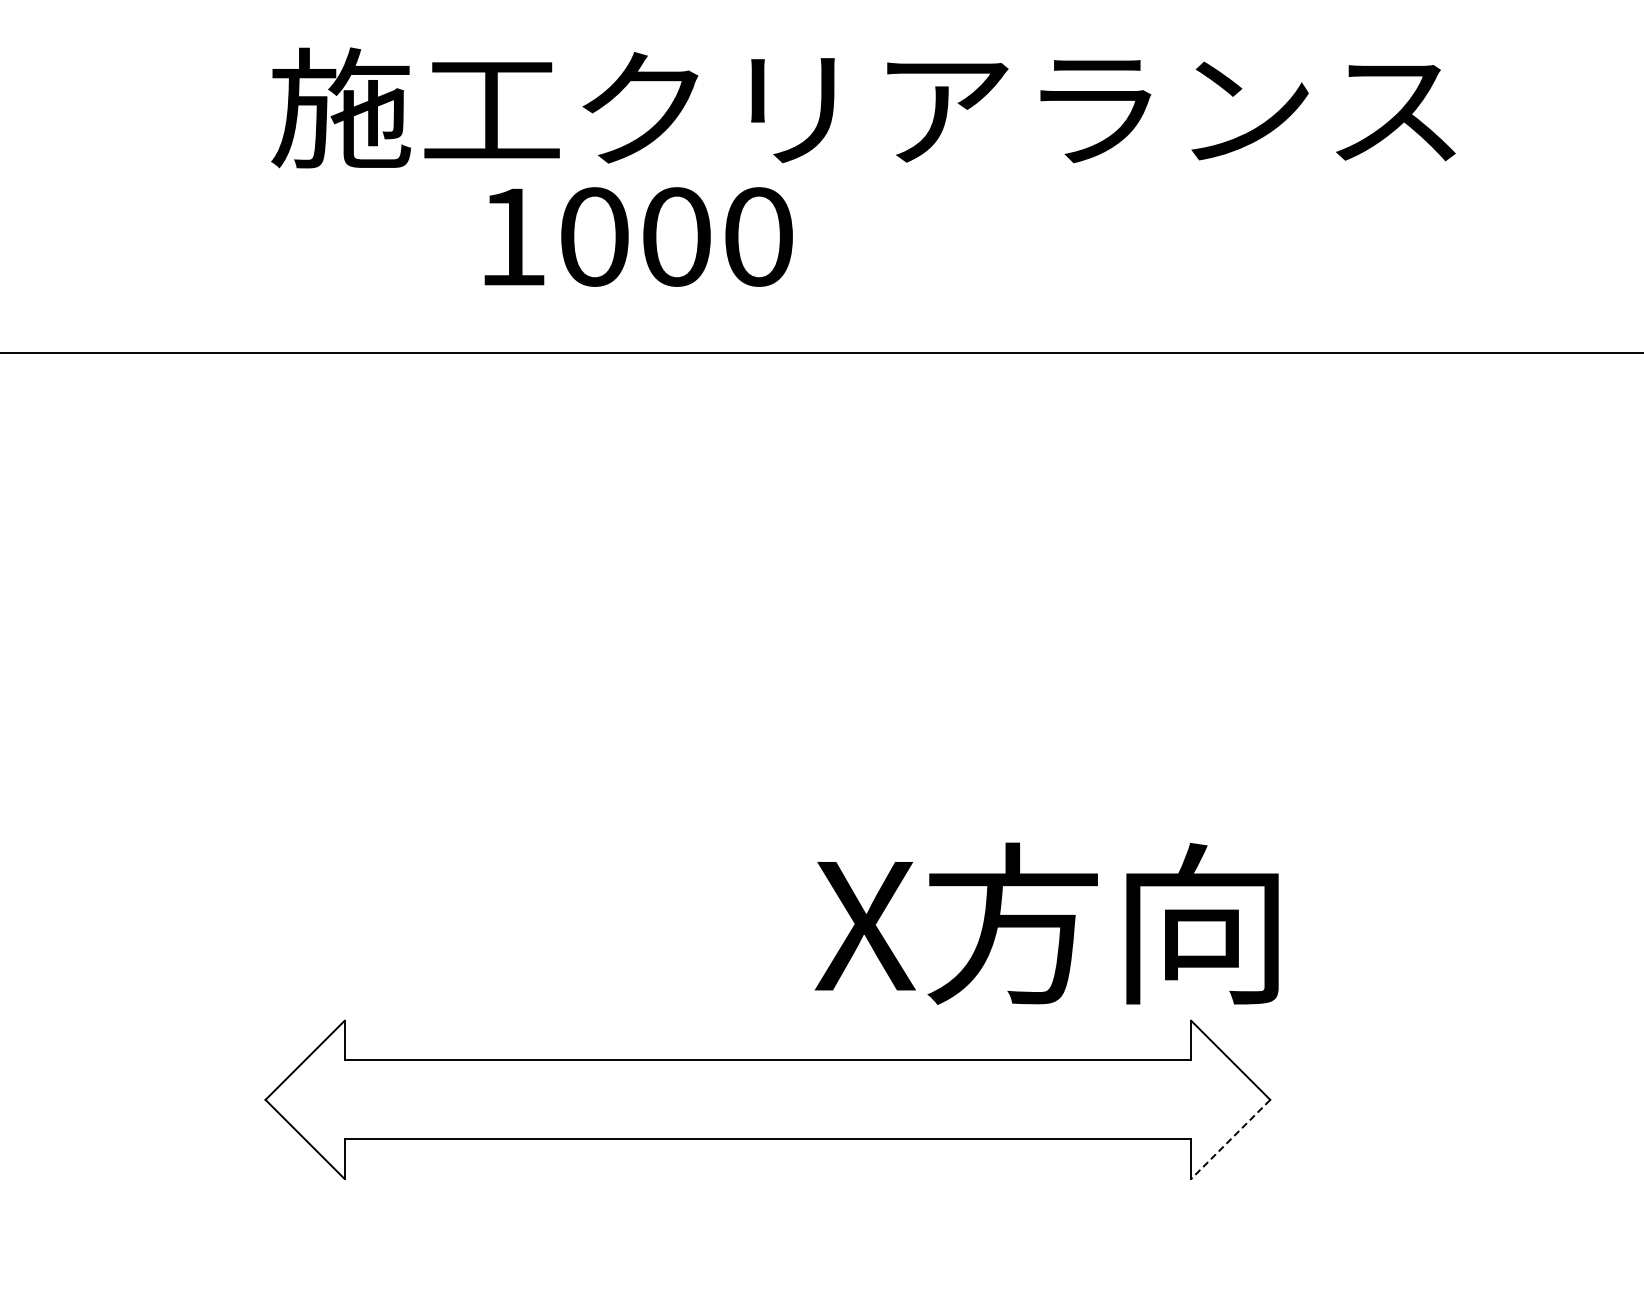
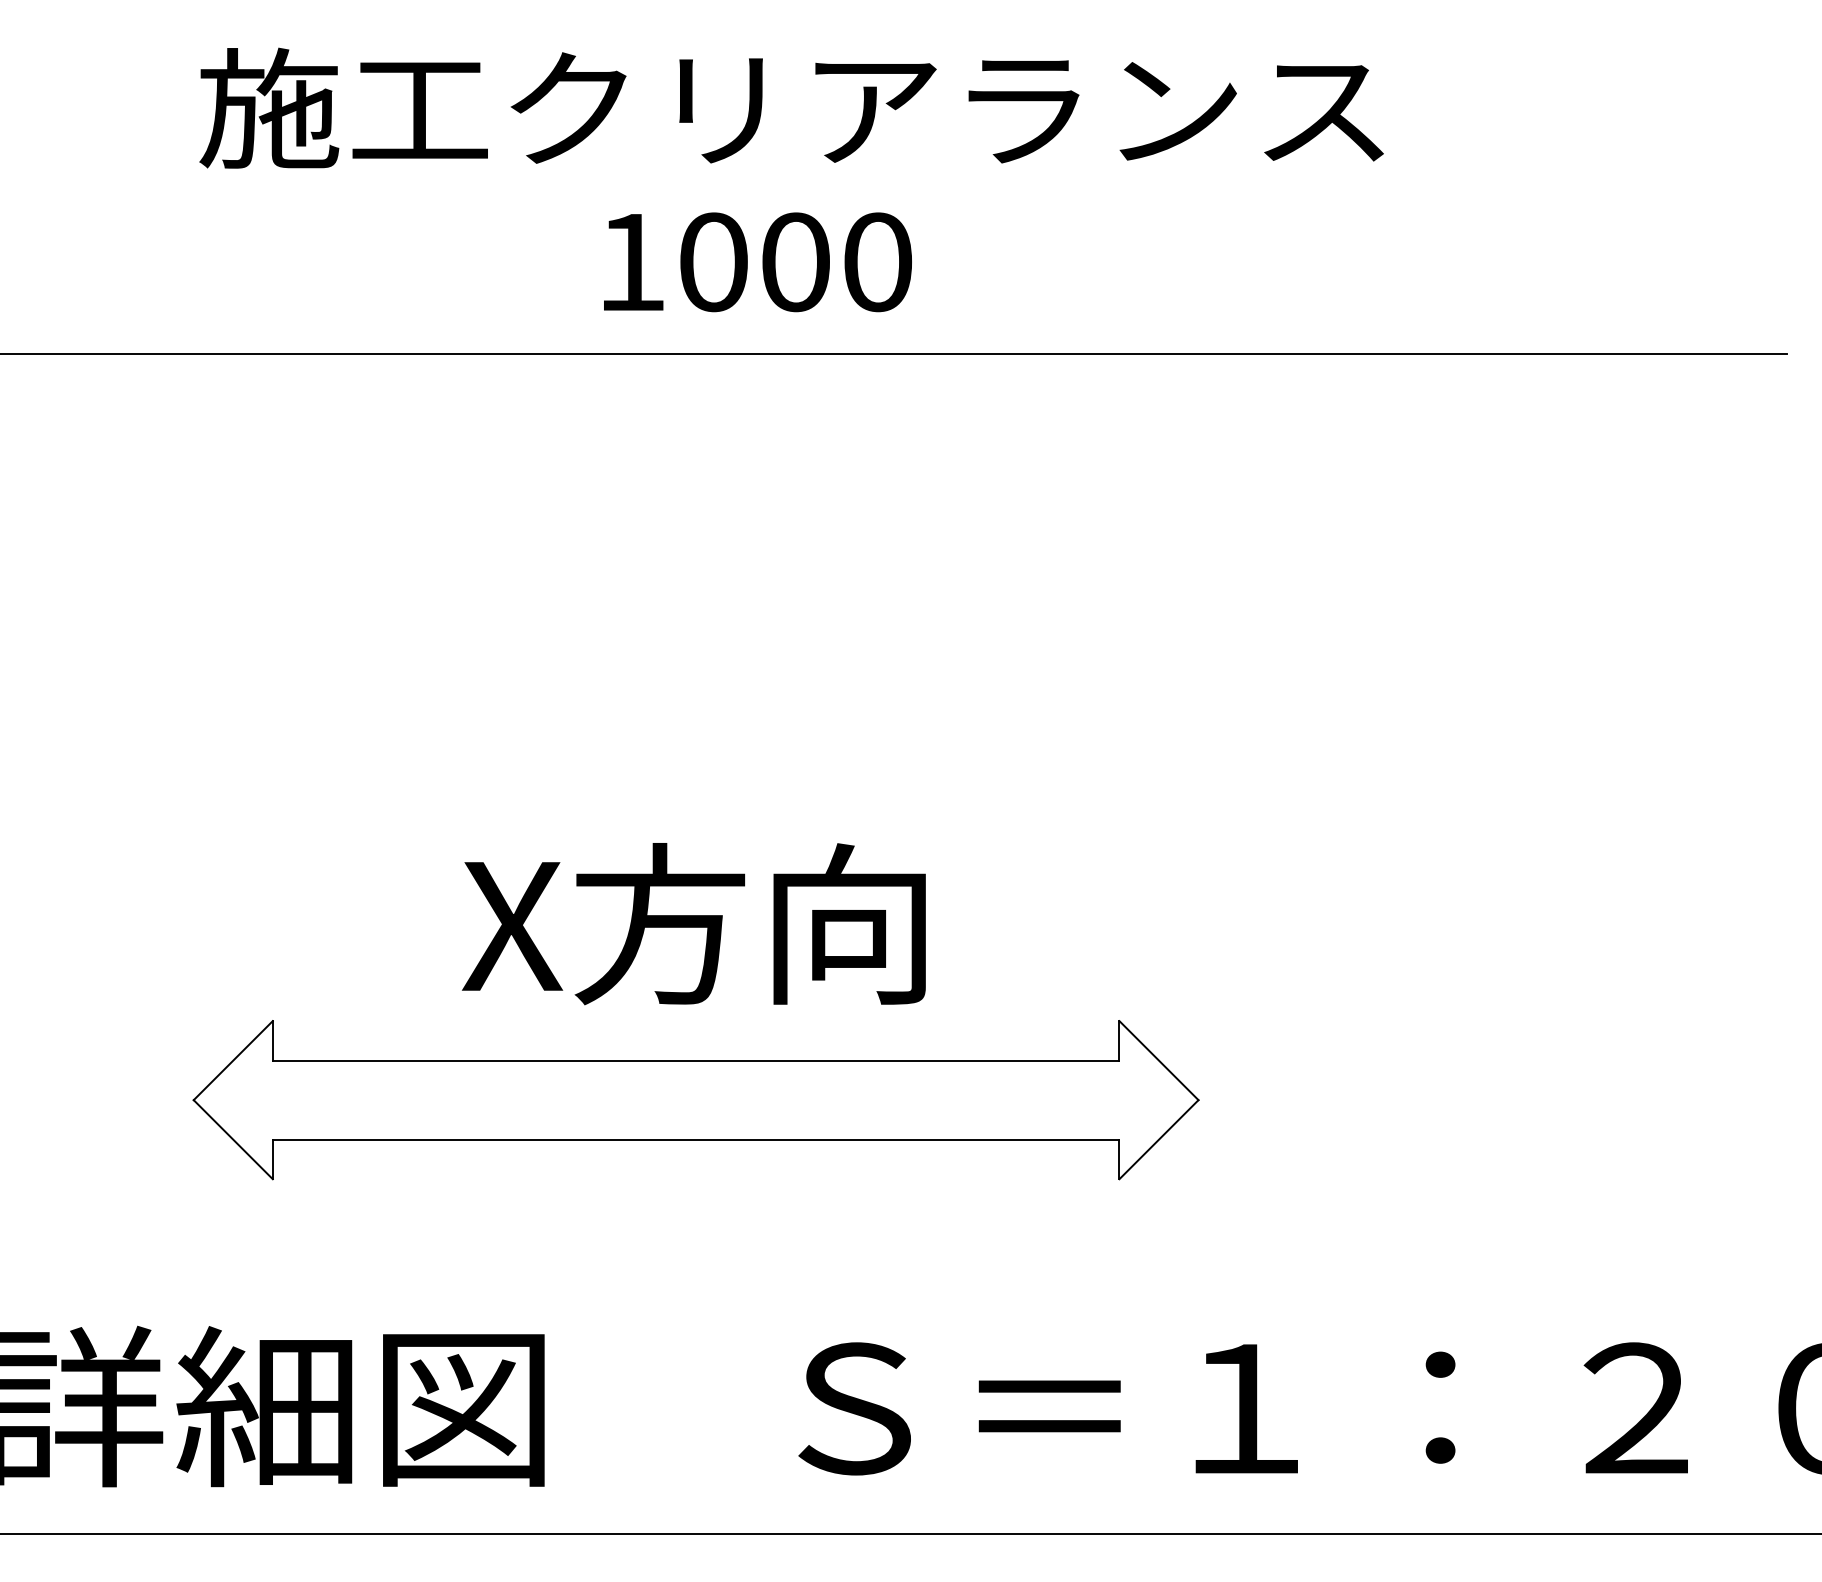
text: (638, 237) -> (757, 262), moved
text: (1046, 924) -> (693, 924), moved
line: (1230, 1139) -> (1158, 1139), dashed -> solid

